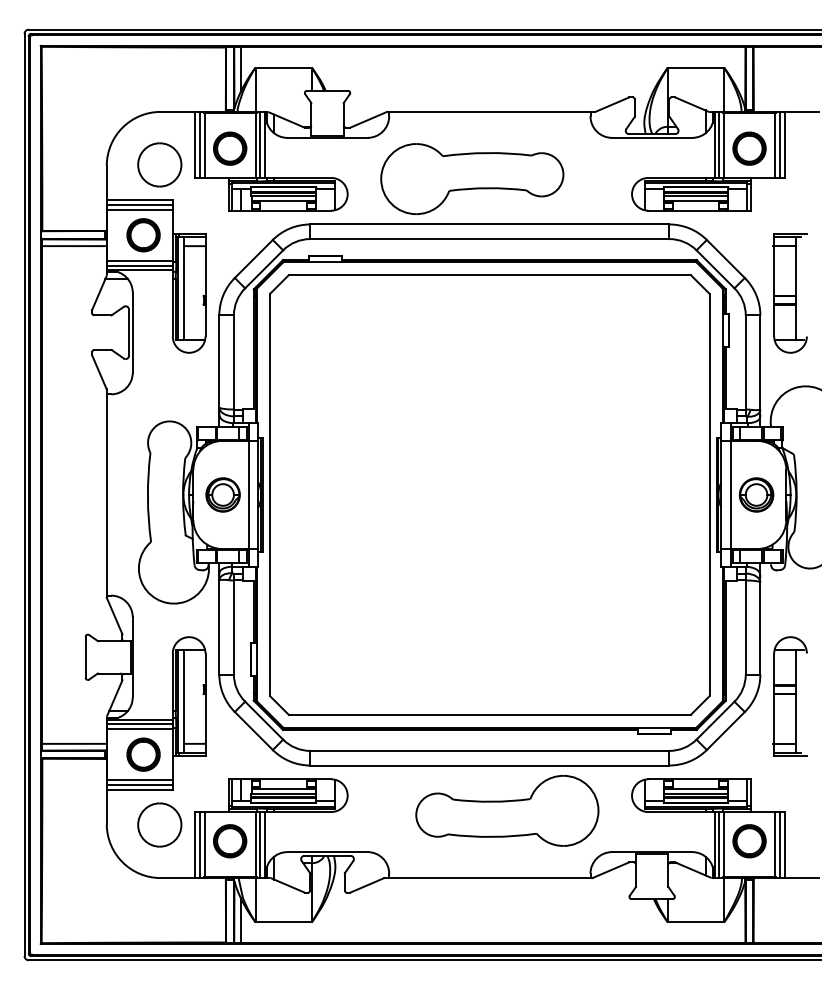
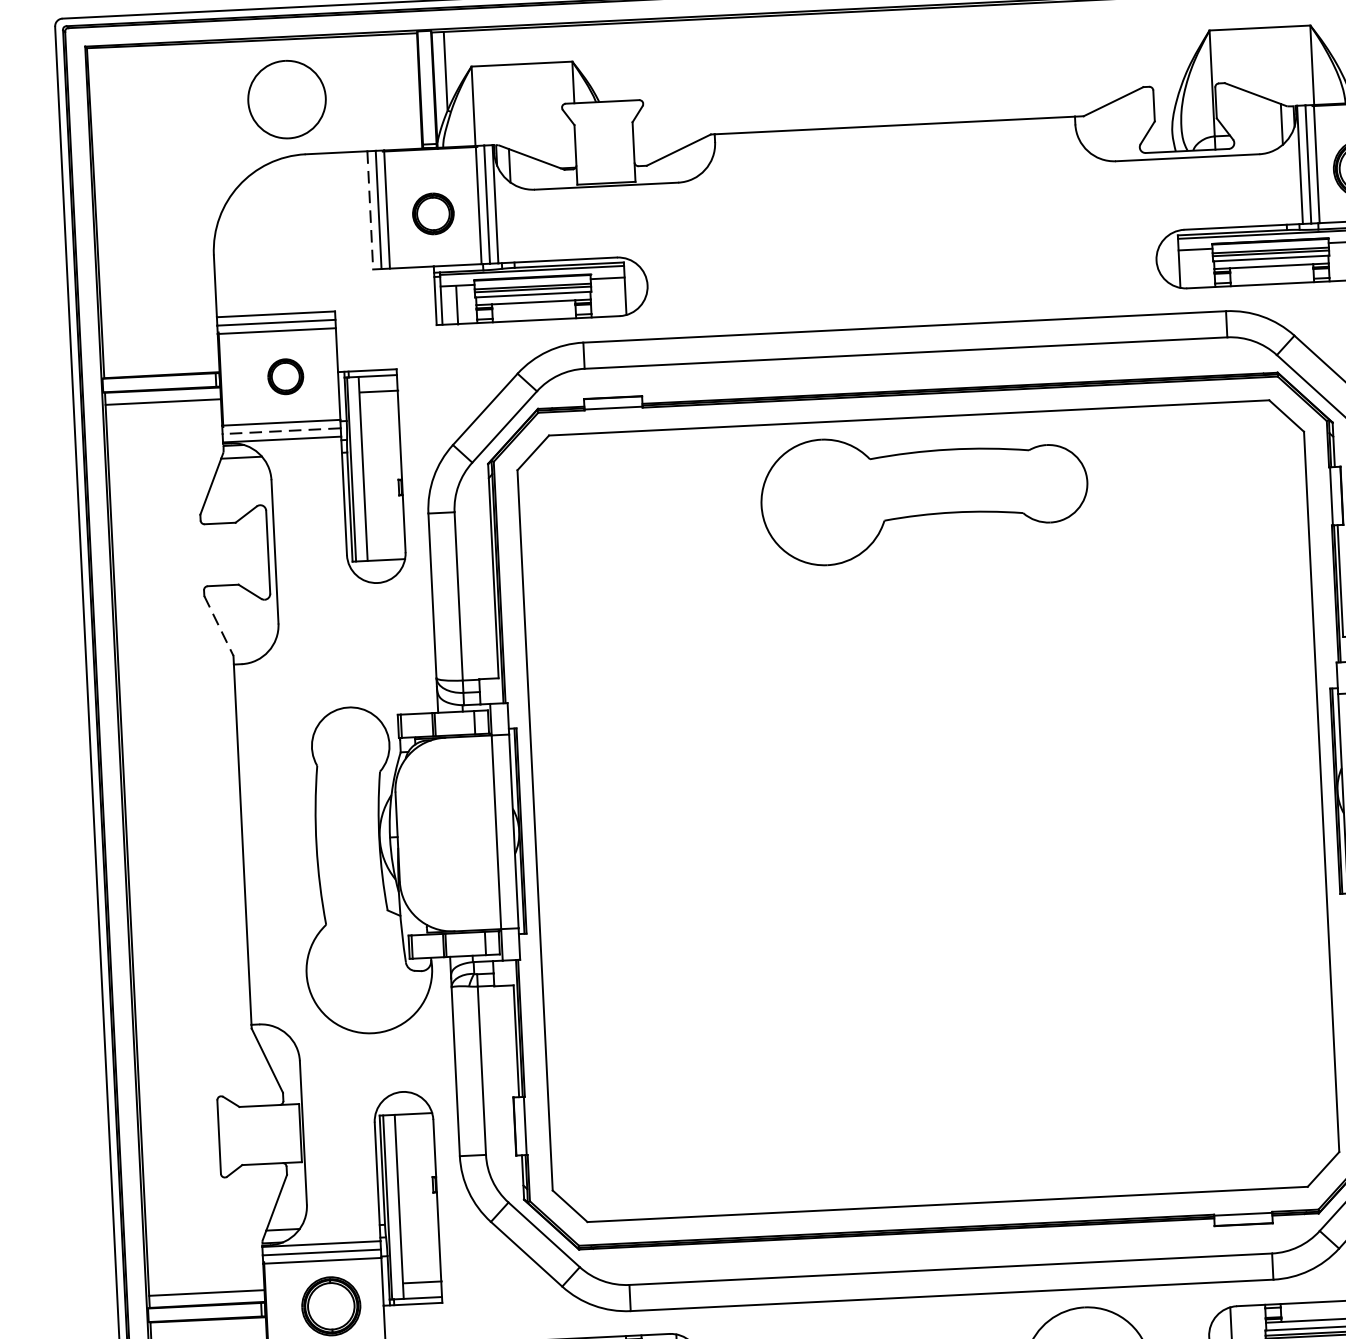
line: (195, 145) -> (370, 211), solid -> dashed
part: (230, 148) -> (433, 213), size x0.7
part: (159, 164) -> (286, 98), moved
part: (472, 178) -> (924, 496), moved
part: (143, 235) -> (285, 376), size x0.6
line: (139, 265) -> (281, 431), solid -> dashed
line: (99, 372) -> (218, 626), solid -> dashed
part: (222, 494) -> (449, 833), removed

